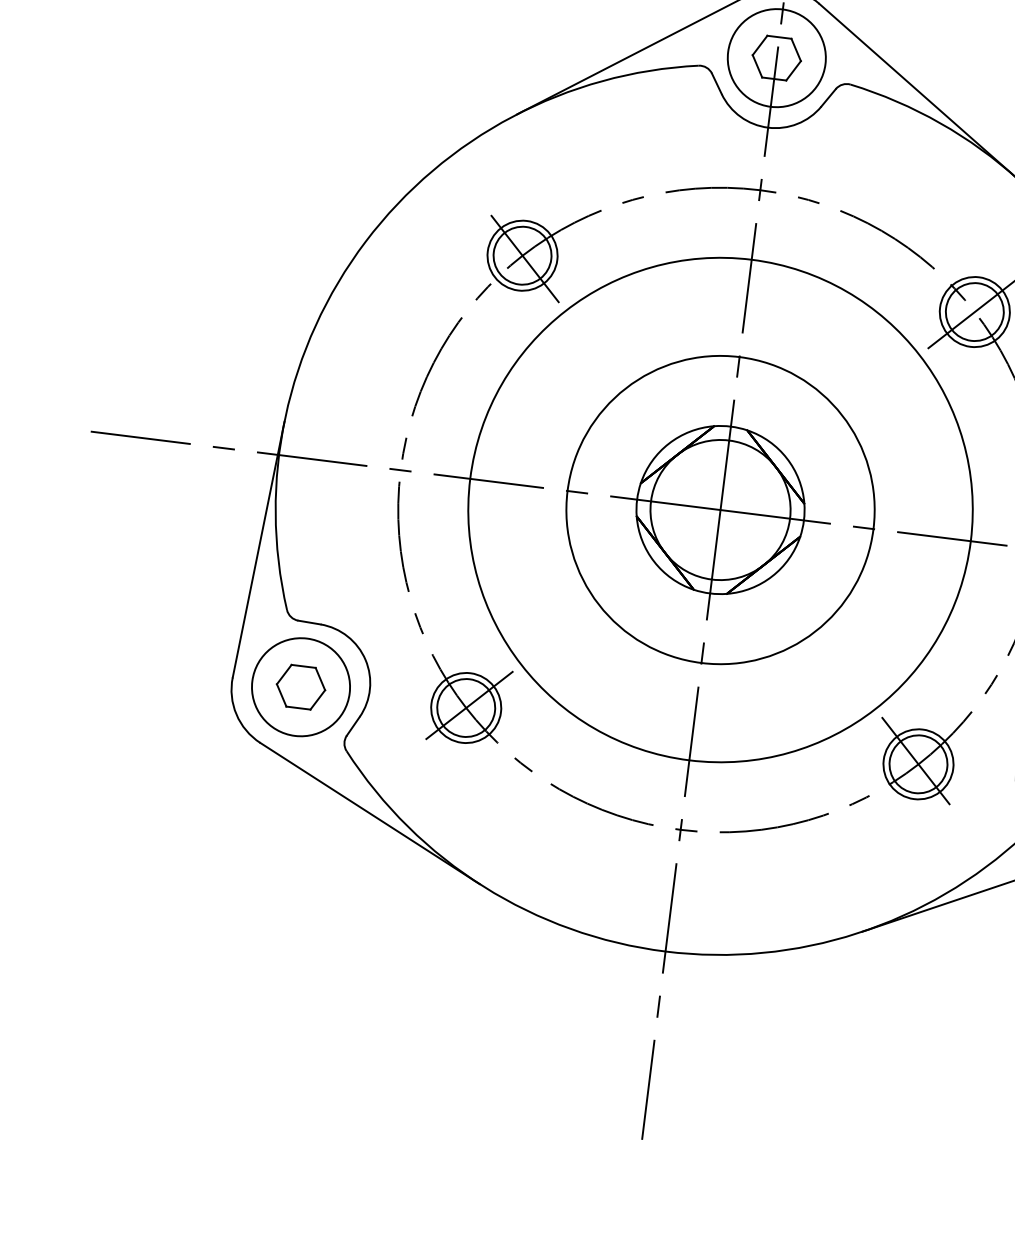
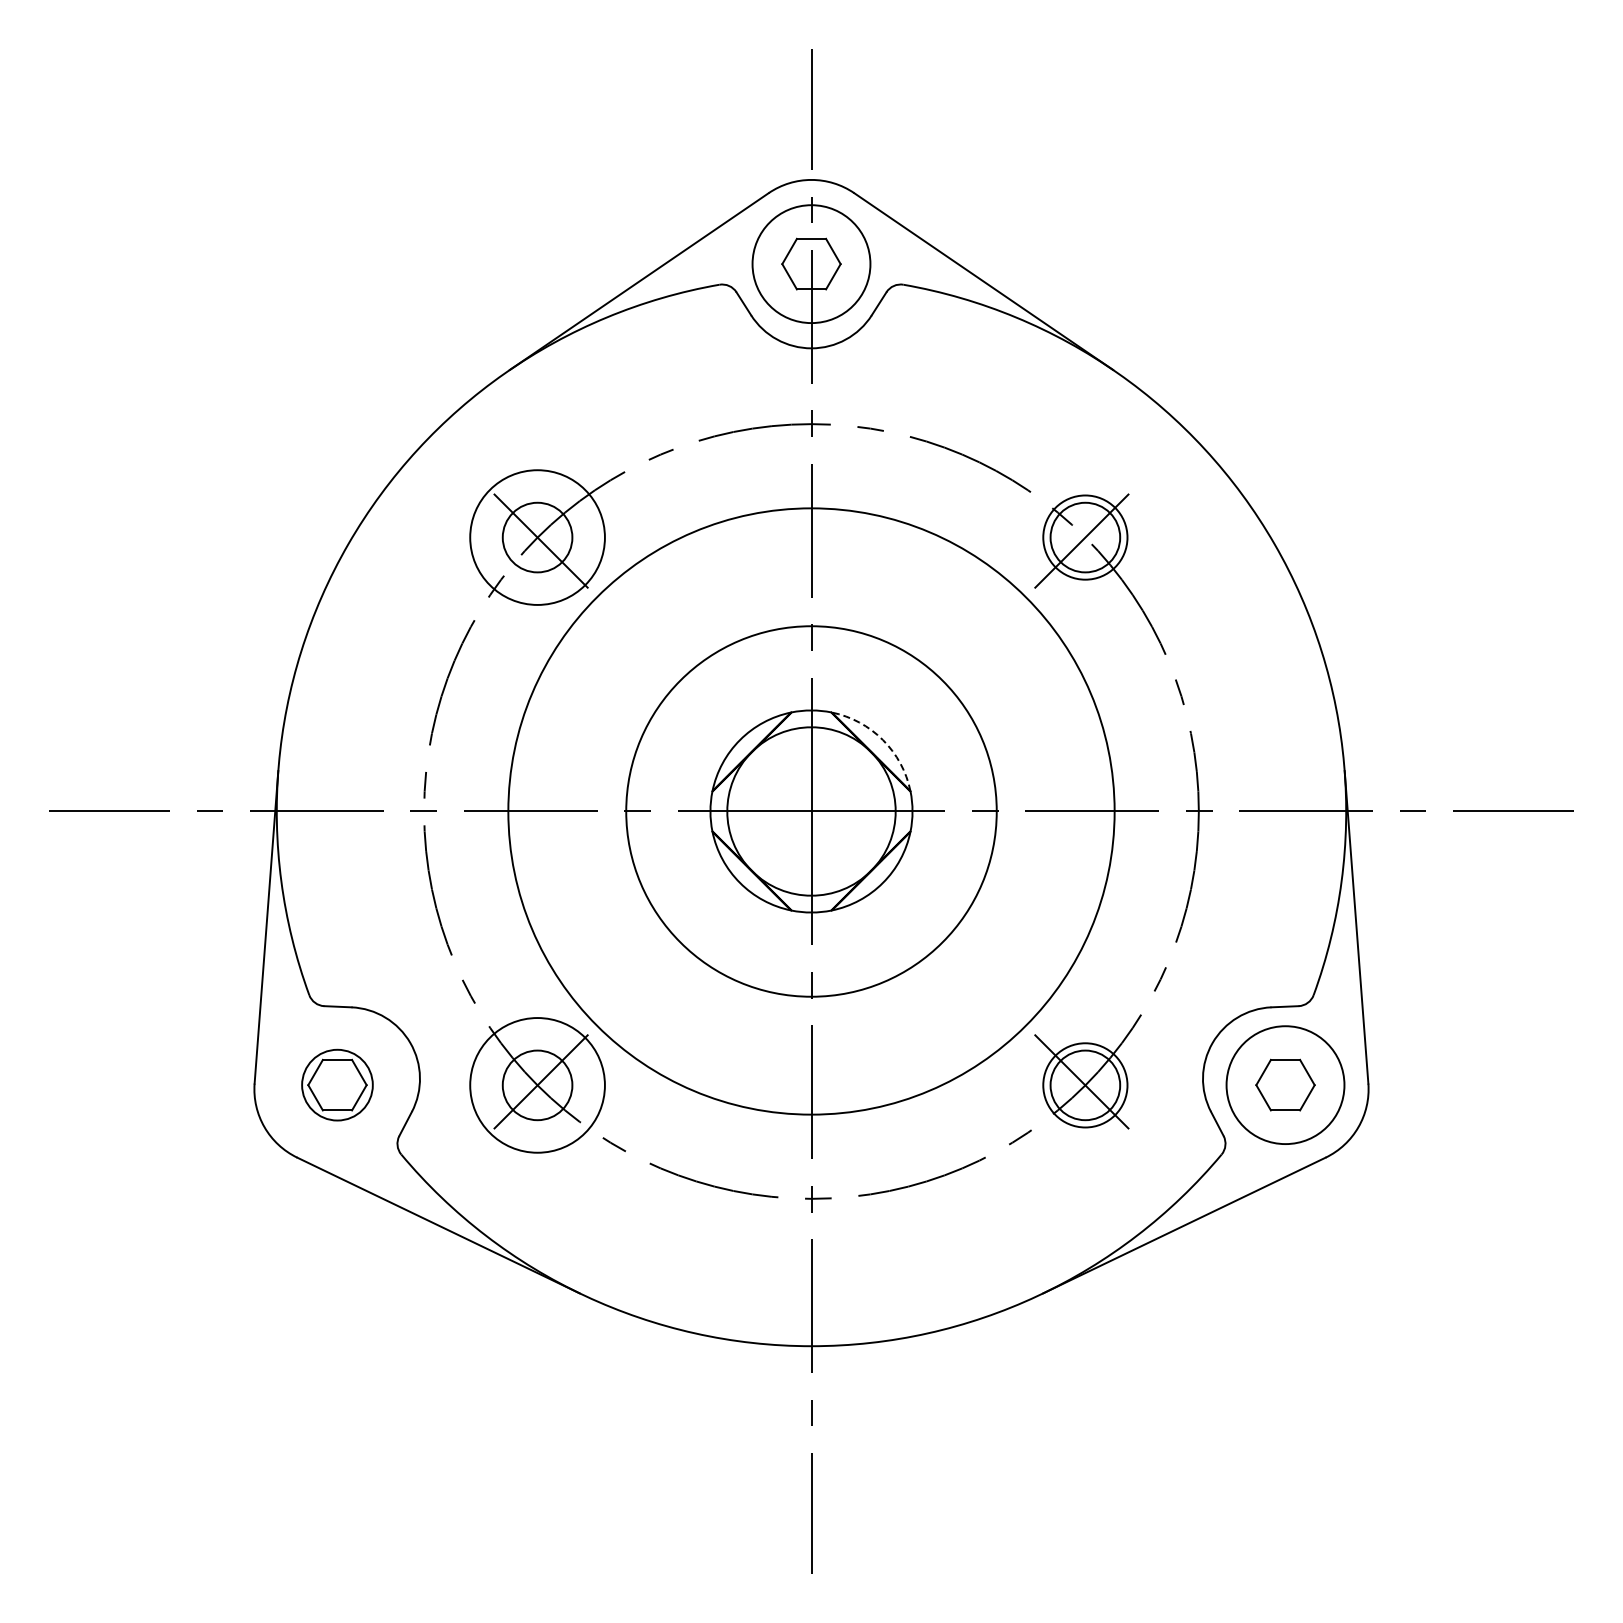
circle: (522, 255) -> (537, 537), size x1.6
arc: (786, 458) -> (882, 740), solid -> dashed
circle: (301, 687) -> (337, 1085), size x0.6
circle: (466, 708) -> (537, 1085), size x1.6

